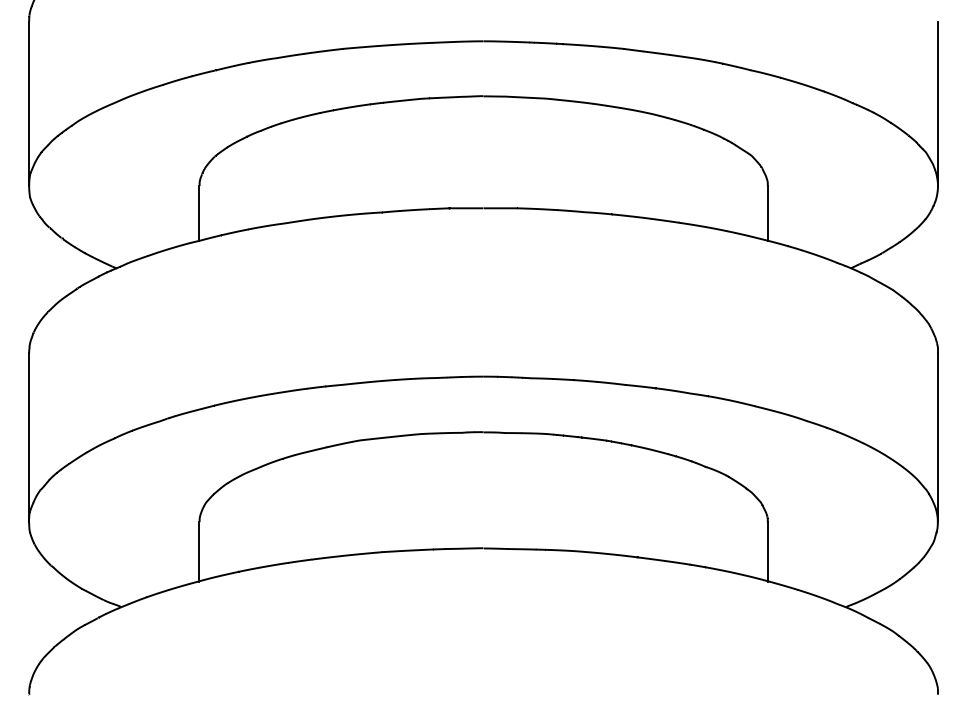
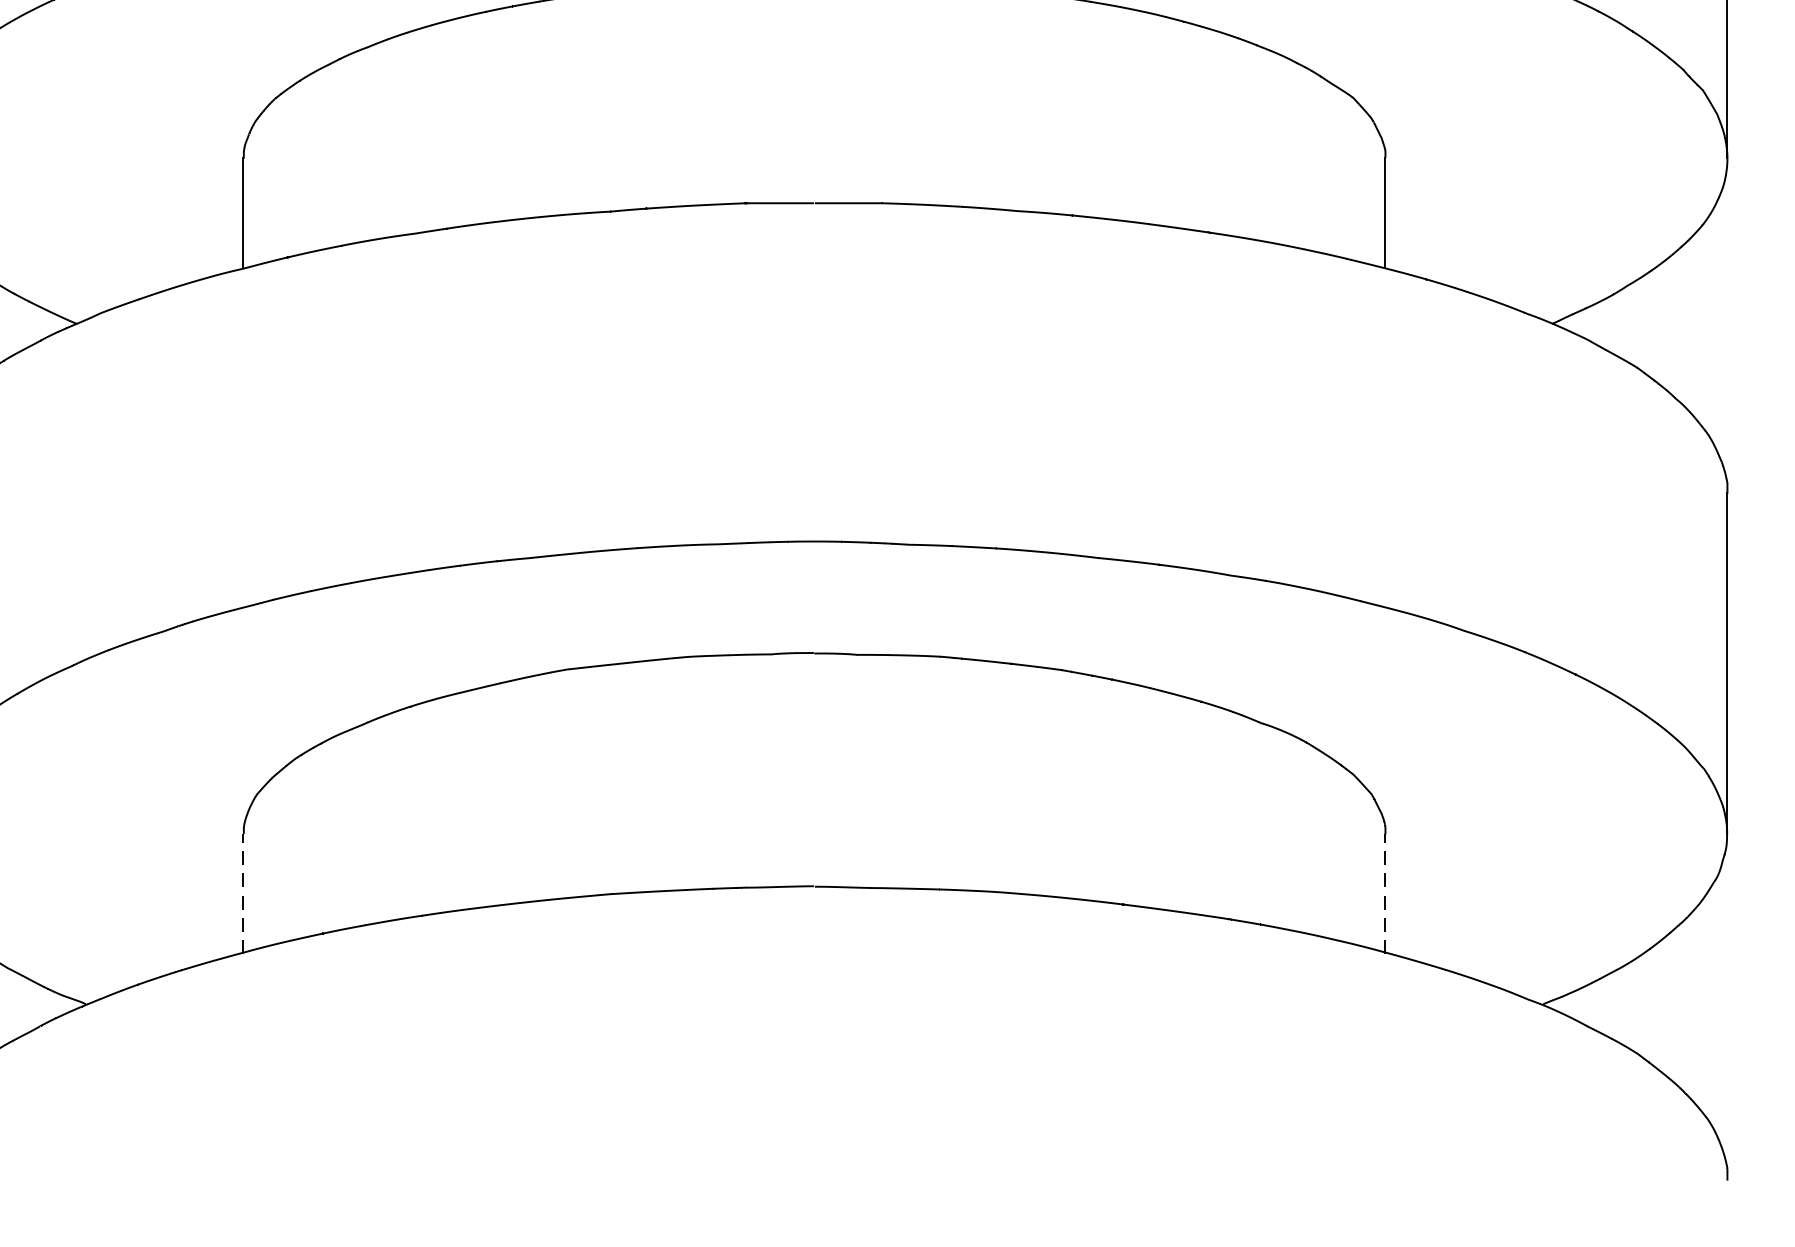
line: (199, 552) -> (243, 894), solid -> dashed
line: (767, 552) -> (1384, 894), solid -> dashed

